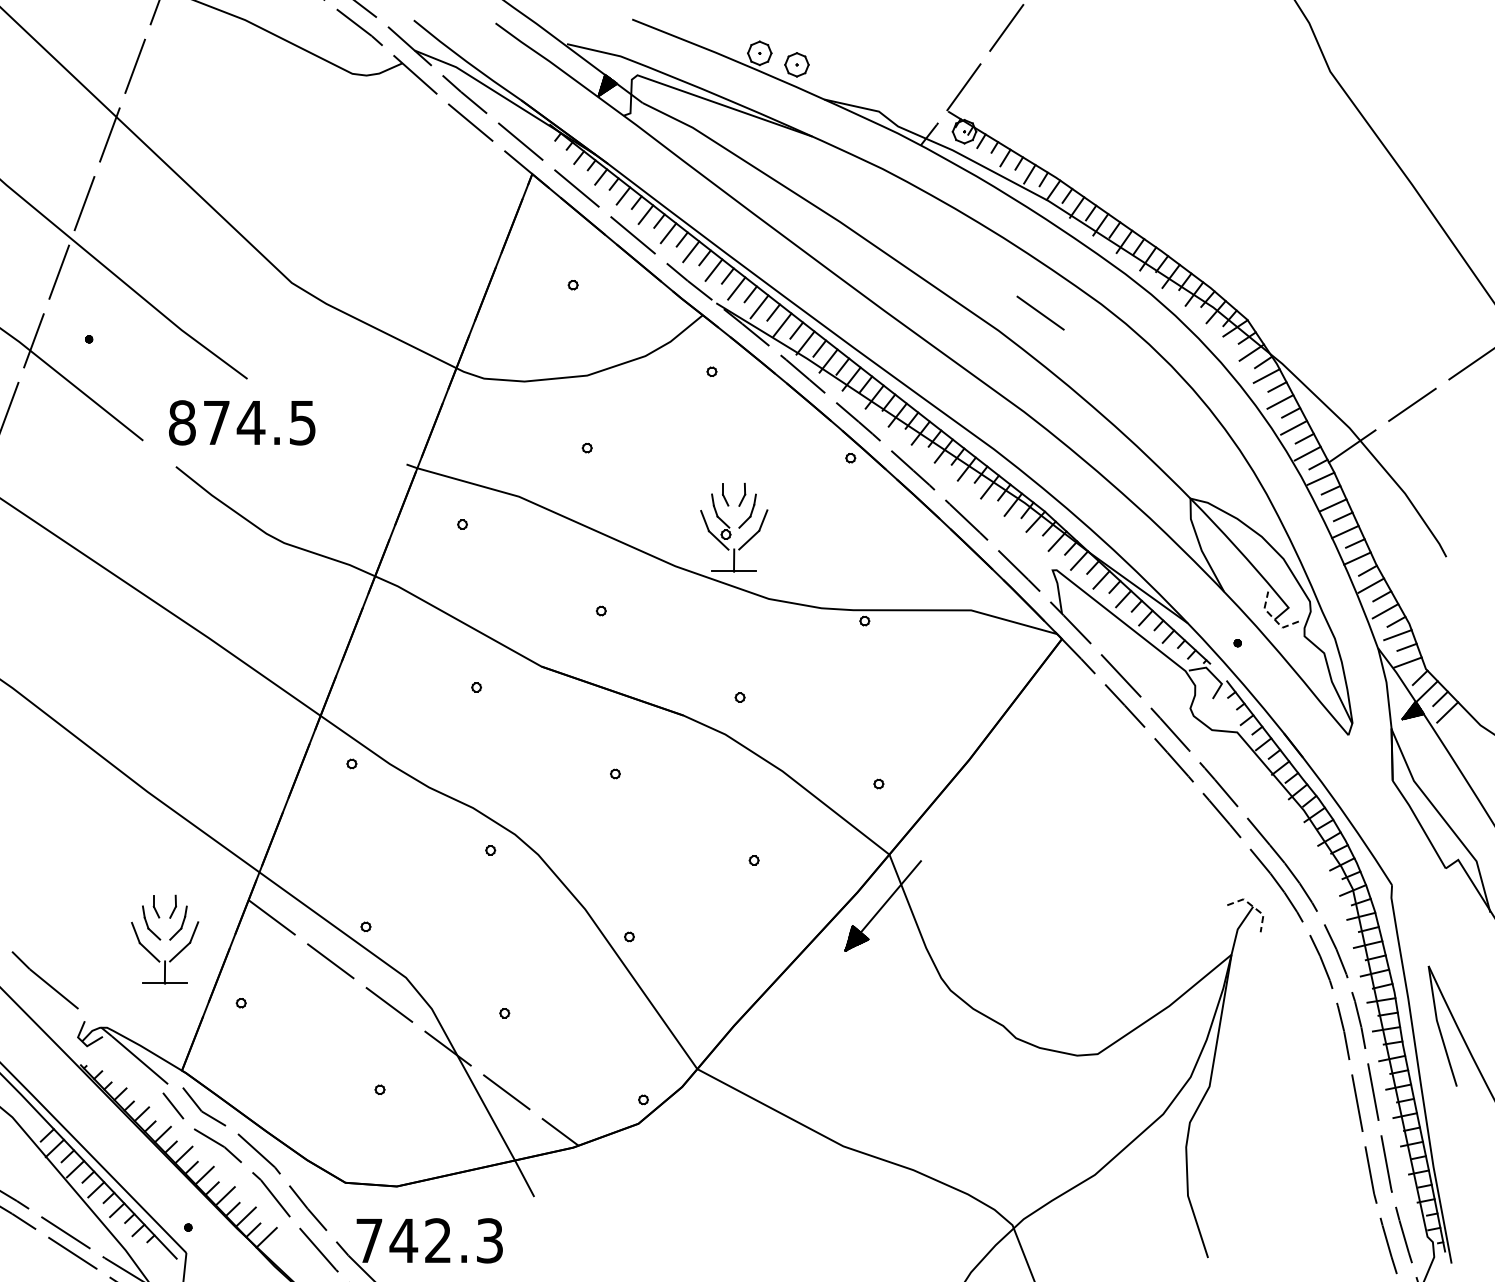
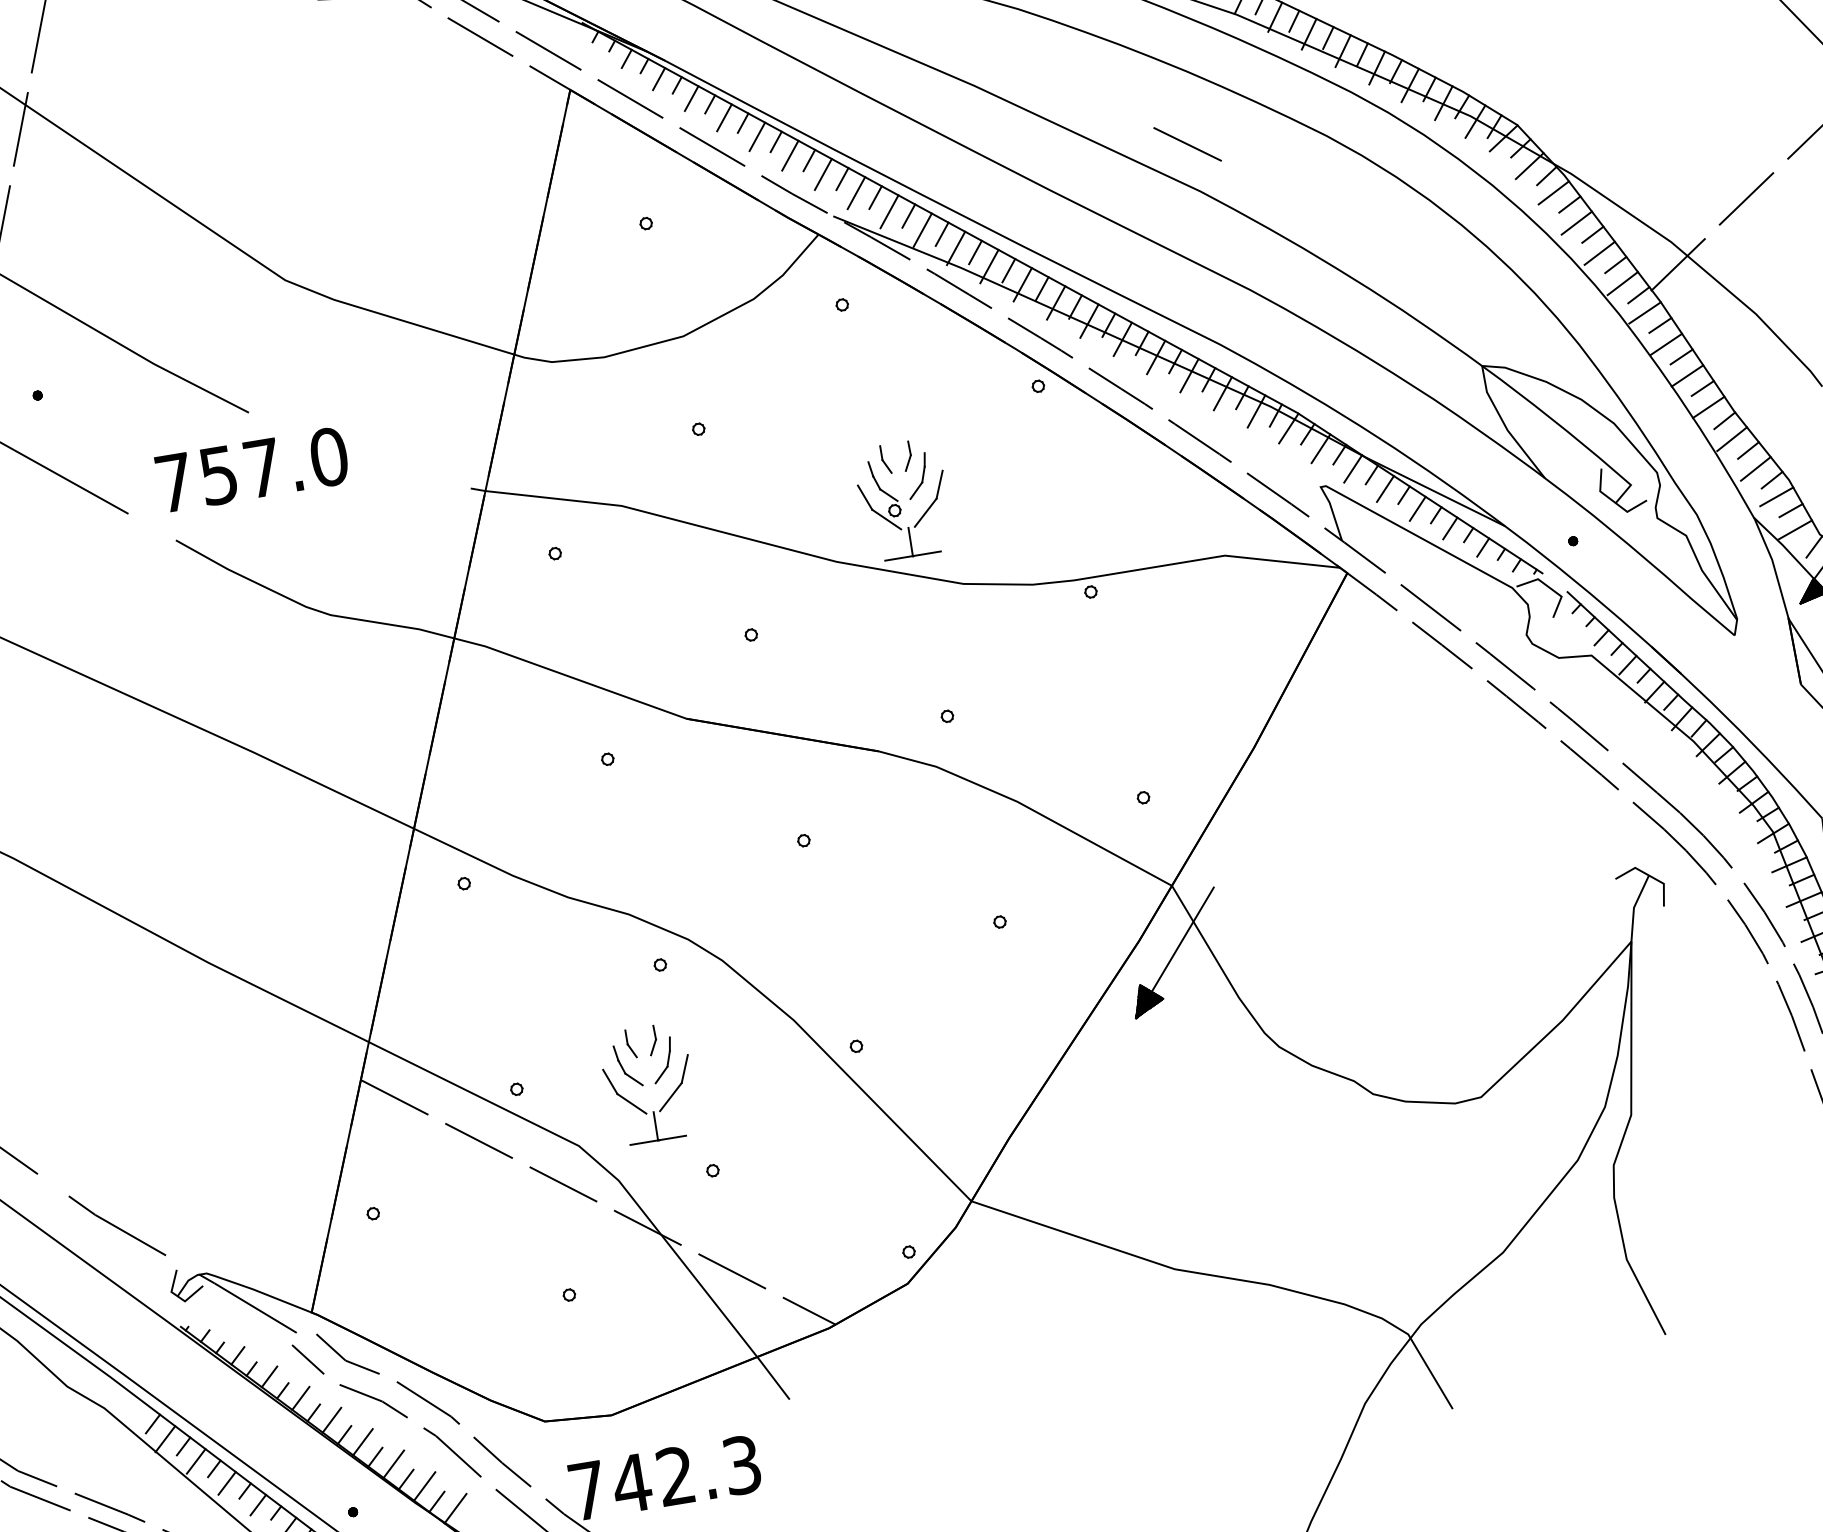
line: (1040, 312) -> (1187, 143), moved
text: (242, 422) -> (251, 469), 874.5 -> 757.0
line: (1273, 617) -> (1613, 500), dashed -> solid
line: (1253, 907) -> (1649, 876), dashed -> solid
part: (165, 939) -> (649, 1084), moved

